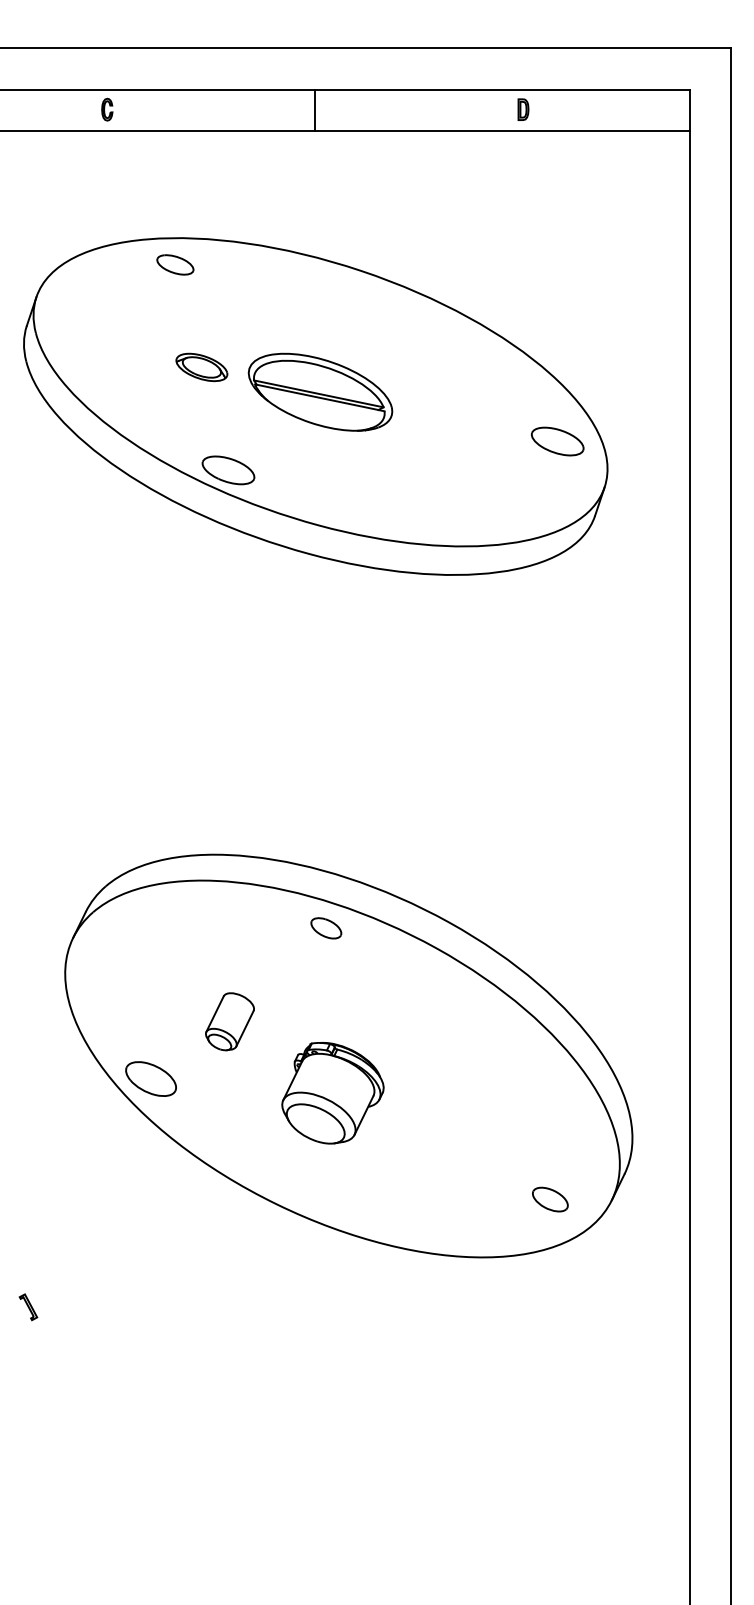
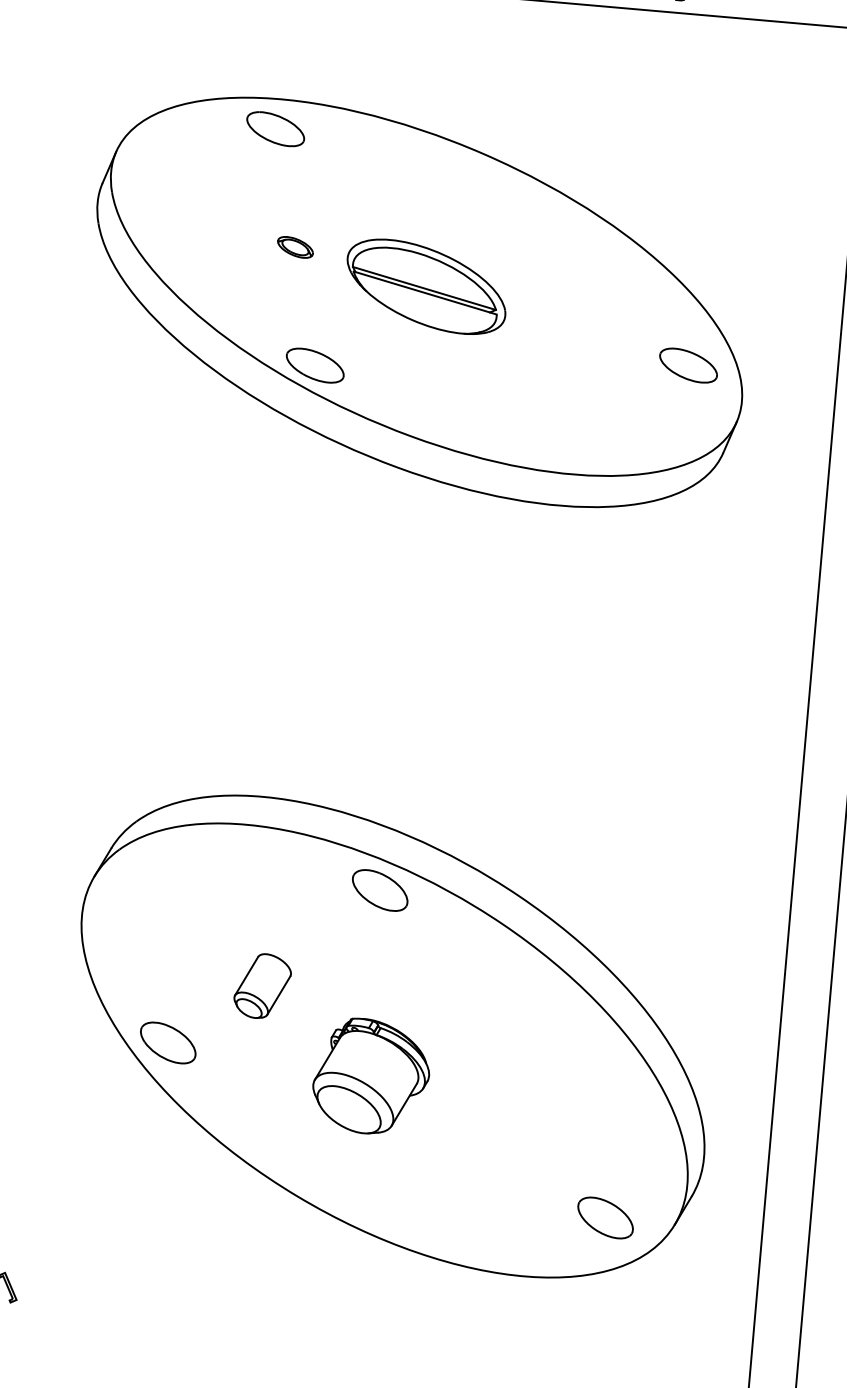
part: (175, 264) -> (275, 128), size x1.43
part: (201, 367) -> (295, 247), size x0.62
part: (326, 928) -> (380, 890), size x1.67
part: (550, 1199) -> (605, 1217), size x1.43

